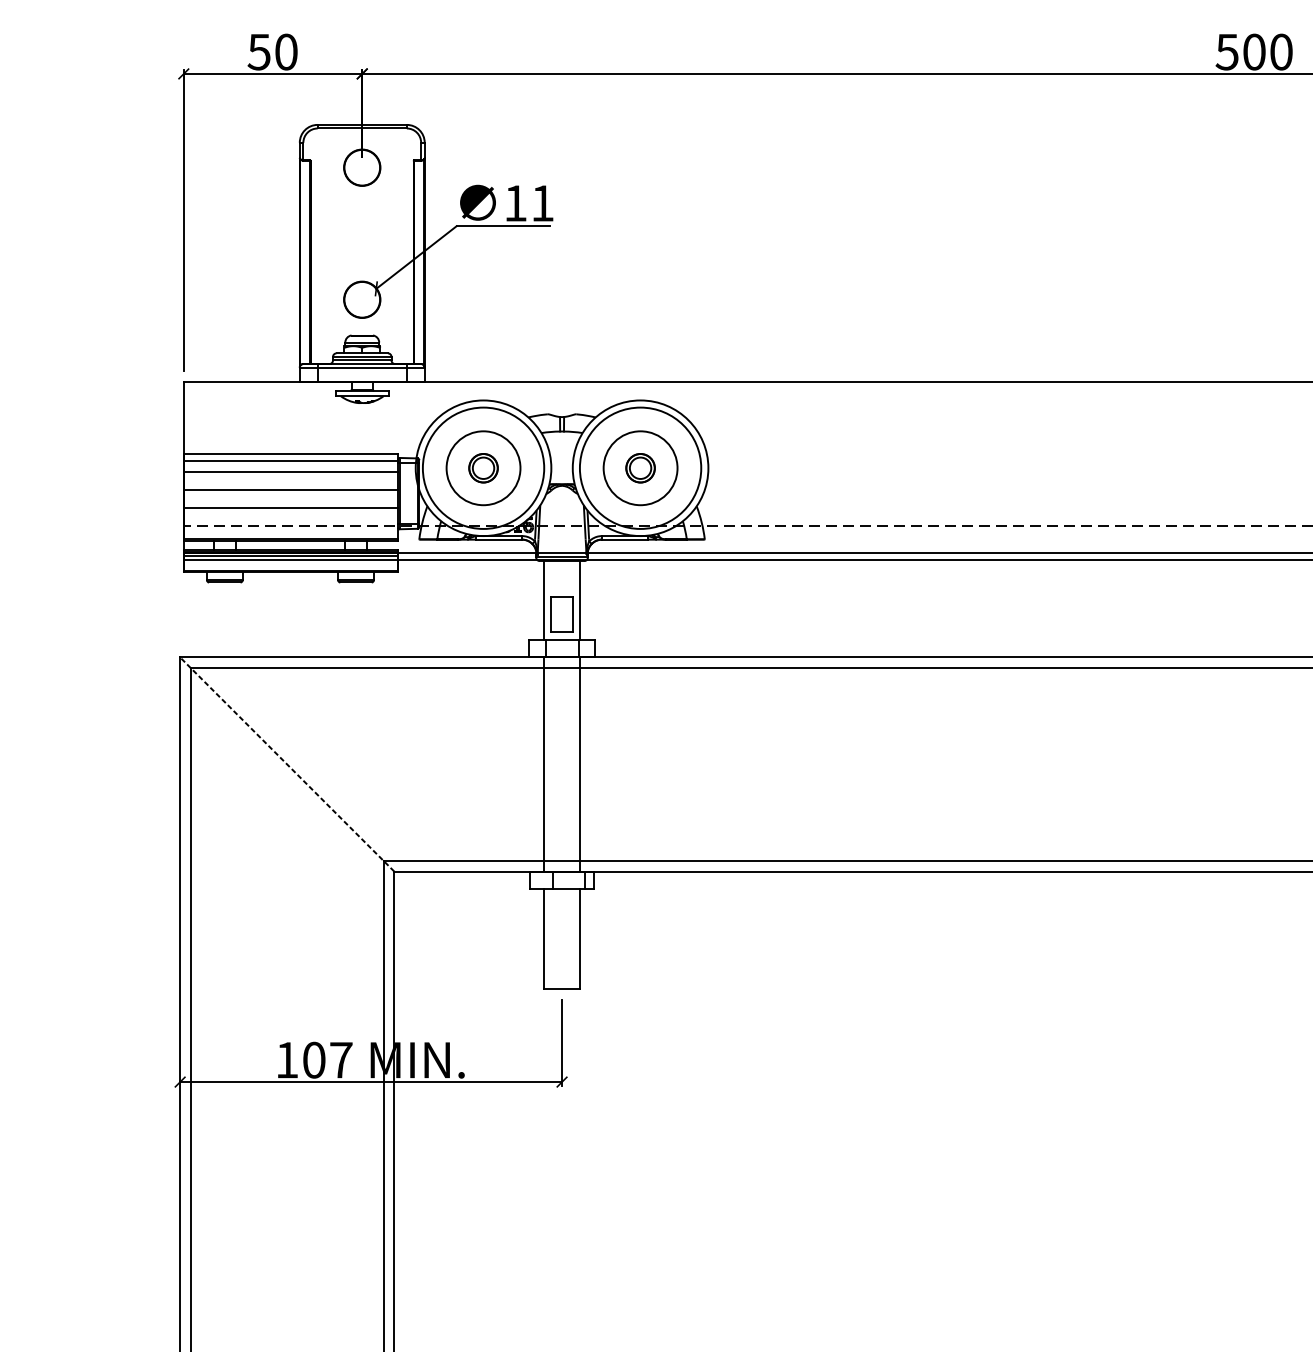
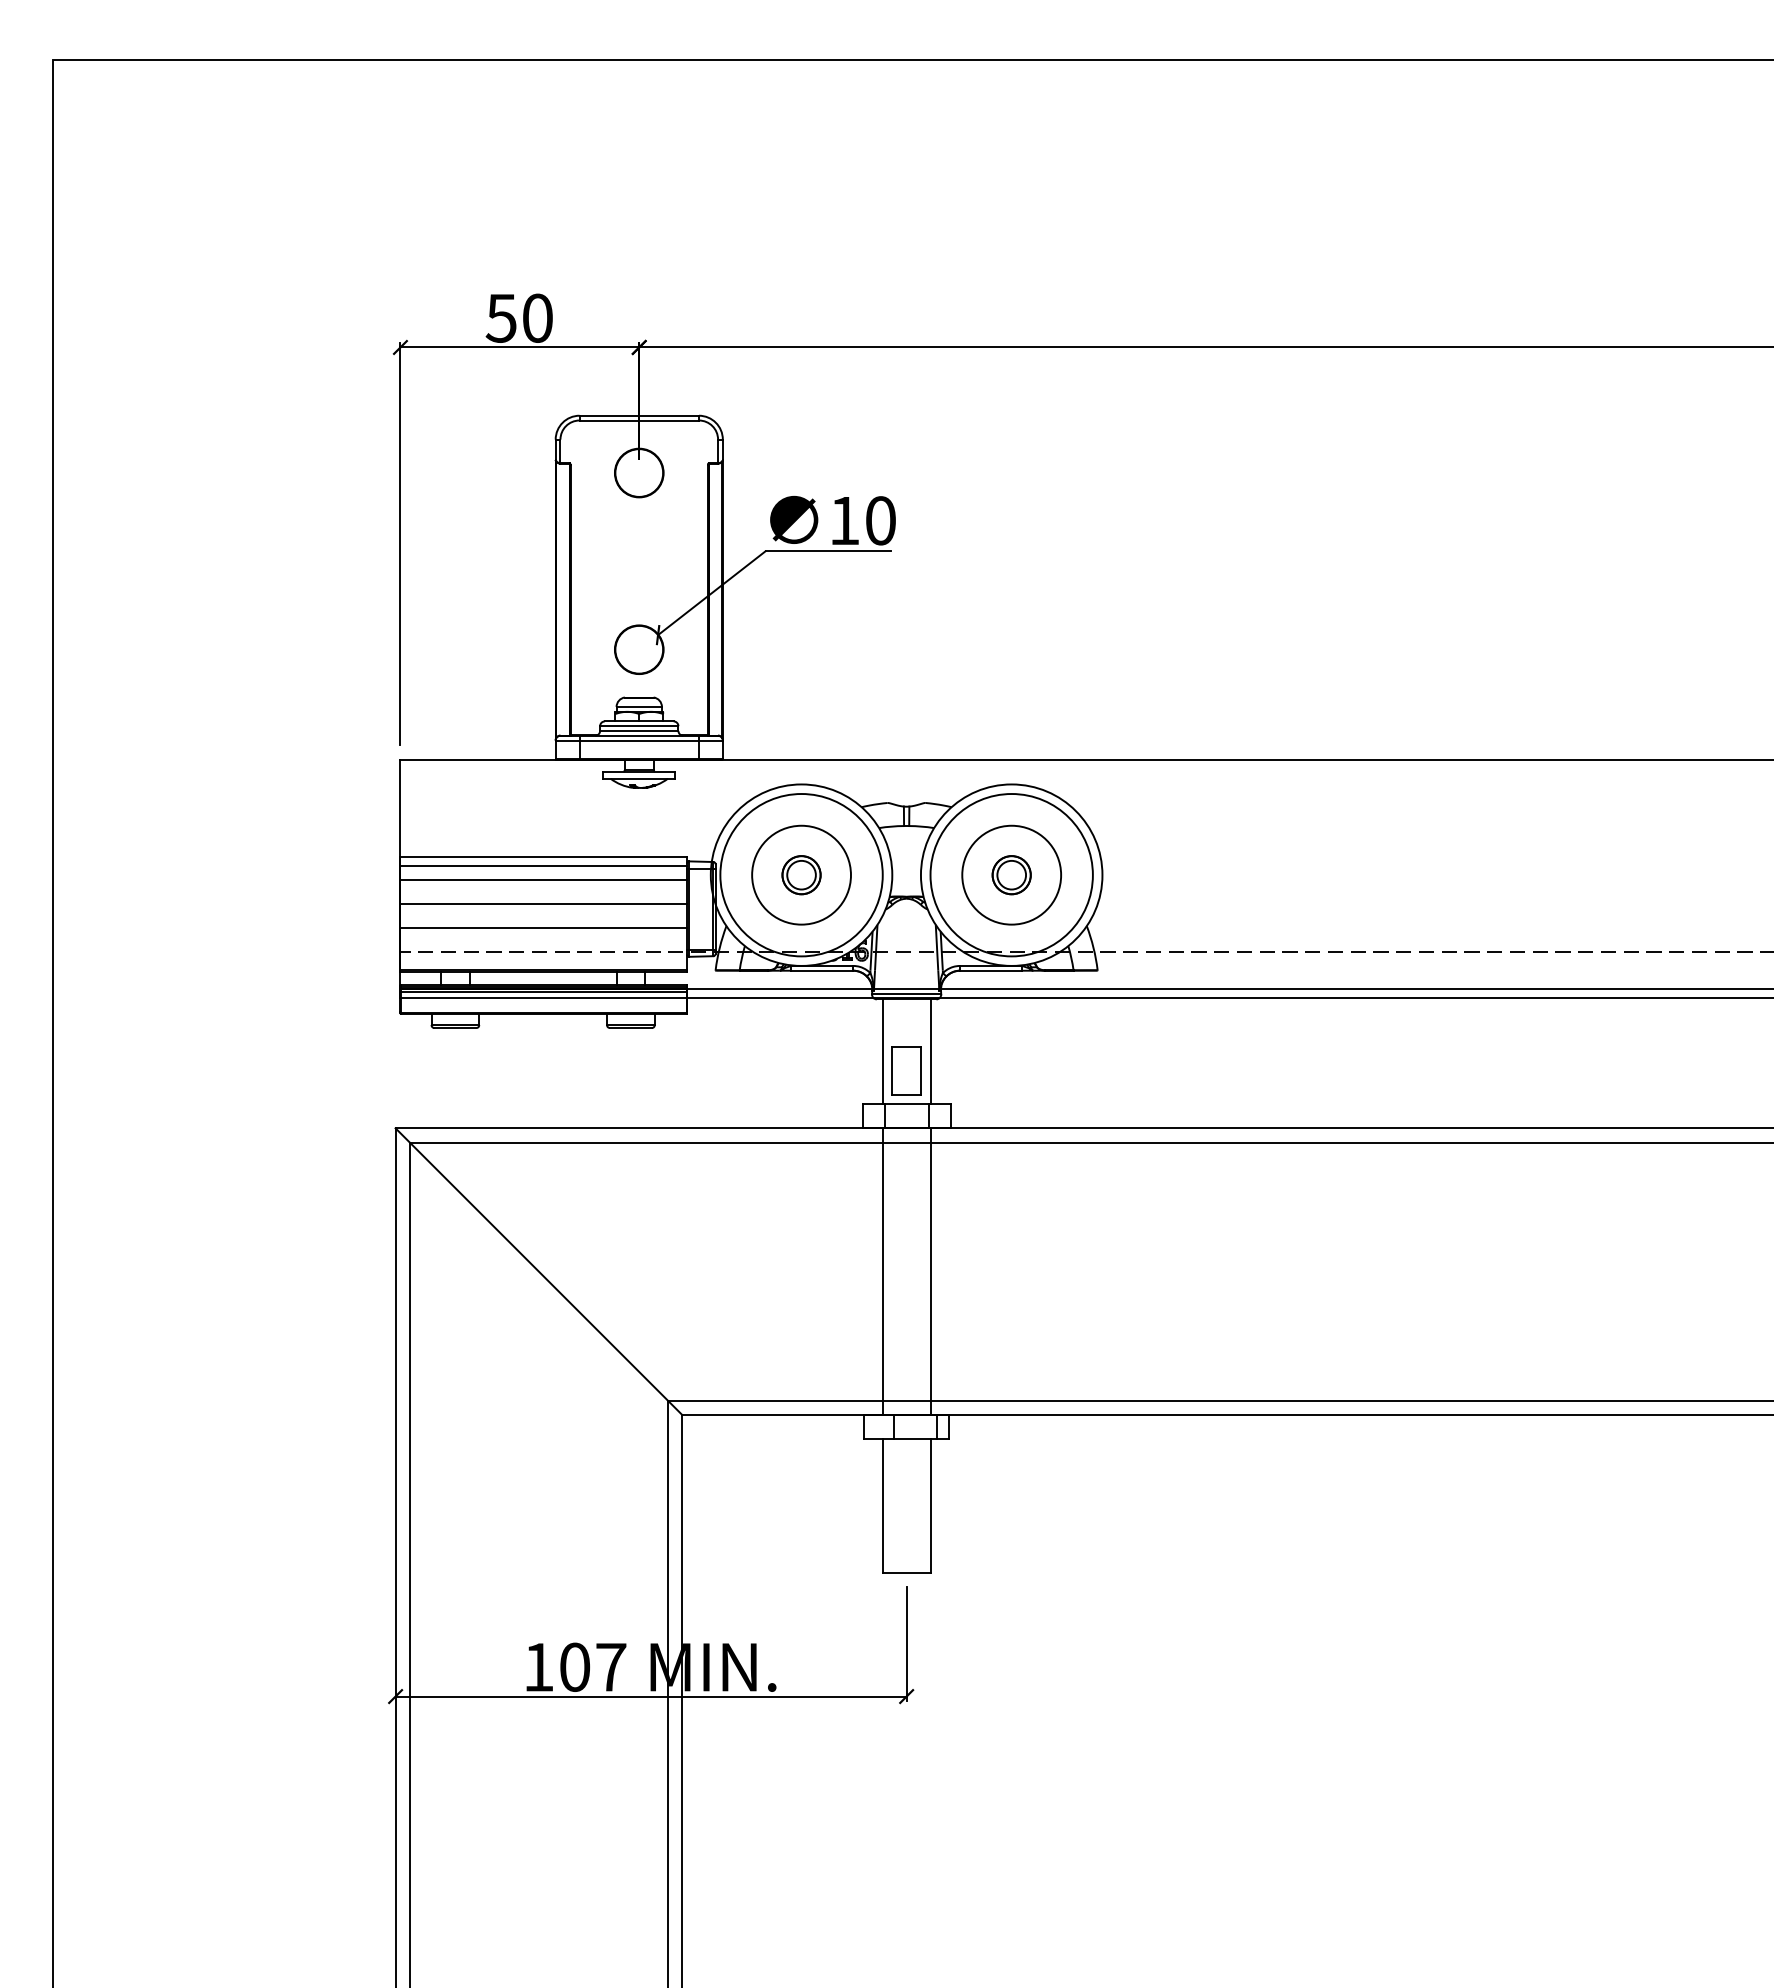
text: (542, 203) -> (880, 520), 11 -> 10
line: (286, 764) -> (538, 1271), dashed -> solid

